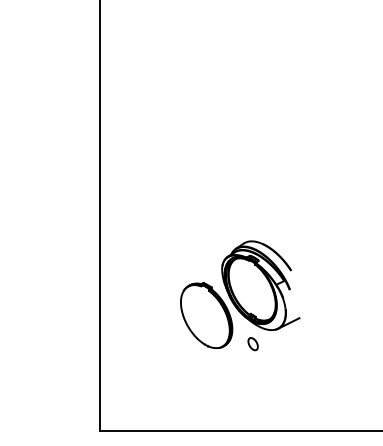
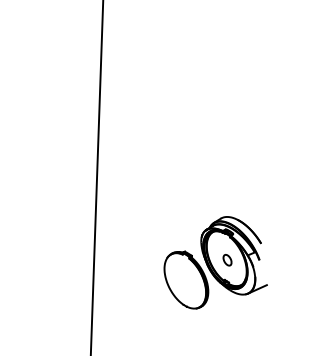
part: (252, 344) -> (226, 260), moved

